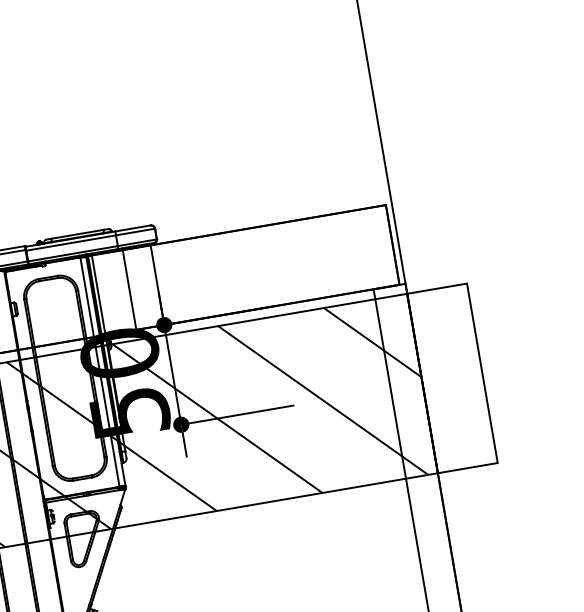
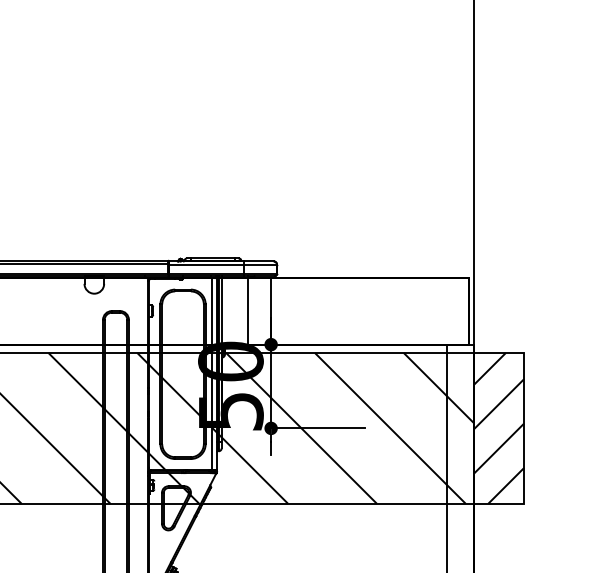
hatch: (451, 378) -> (498, 428), added

